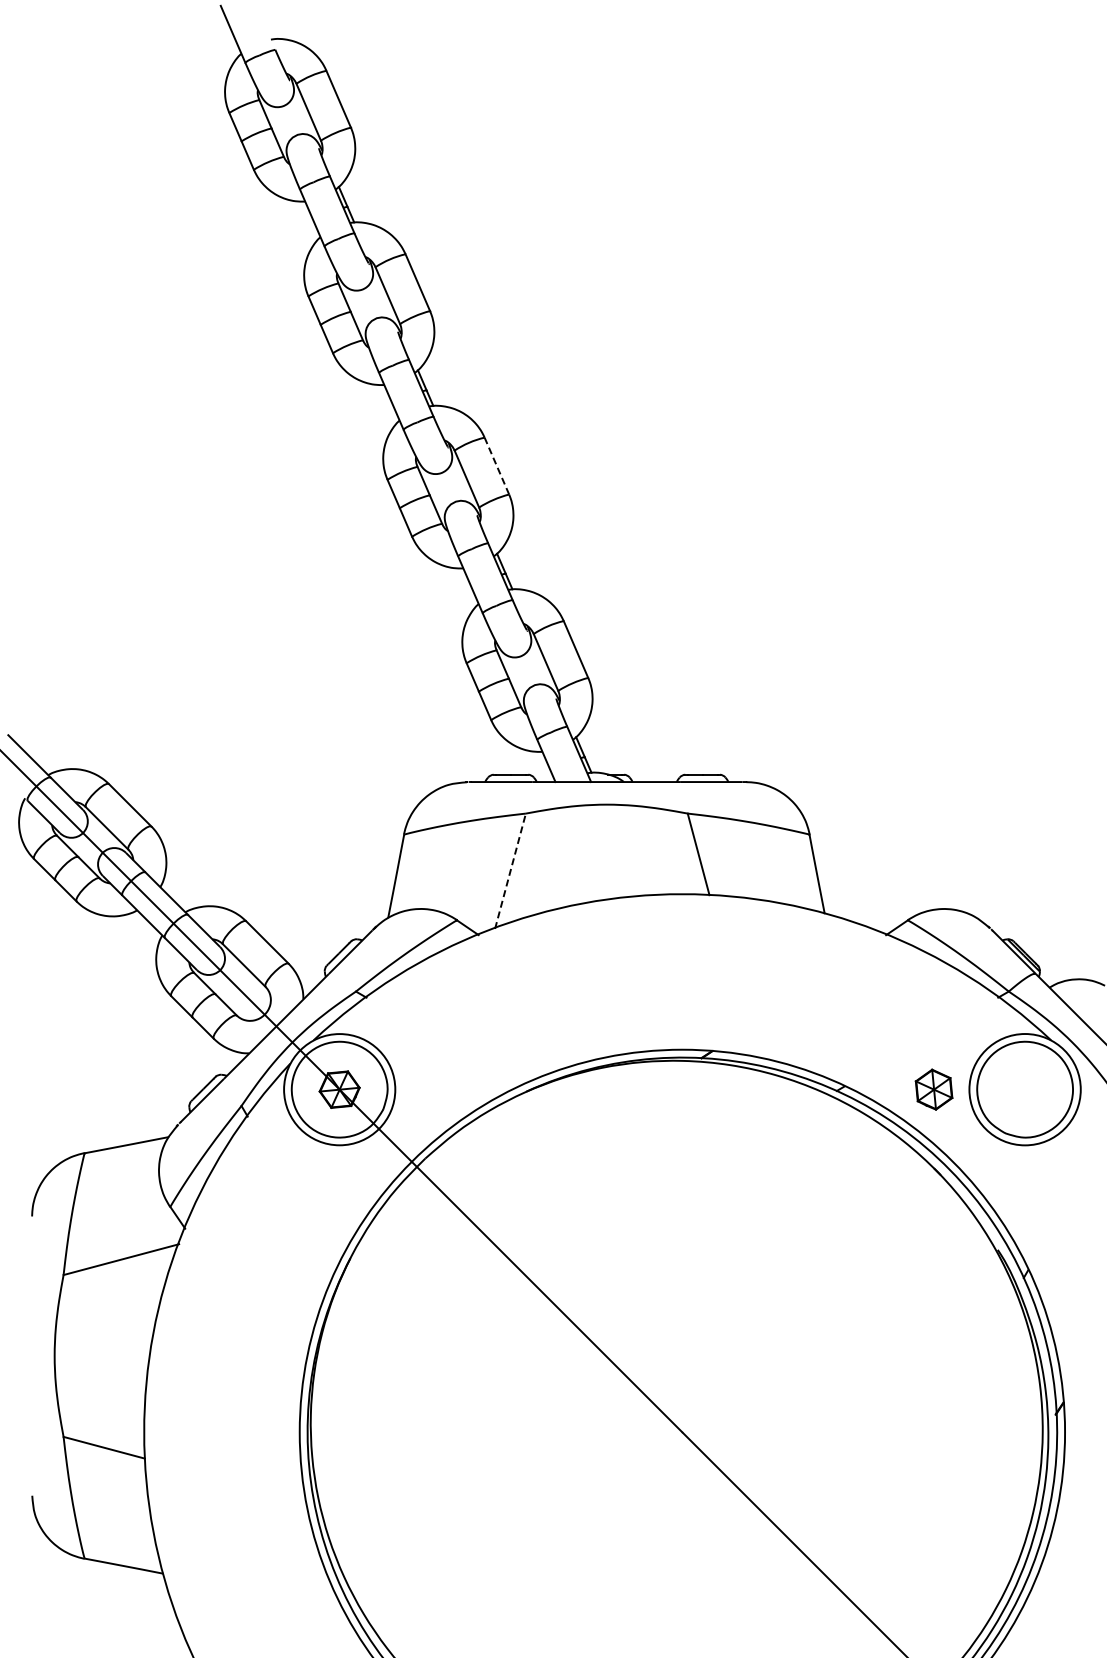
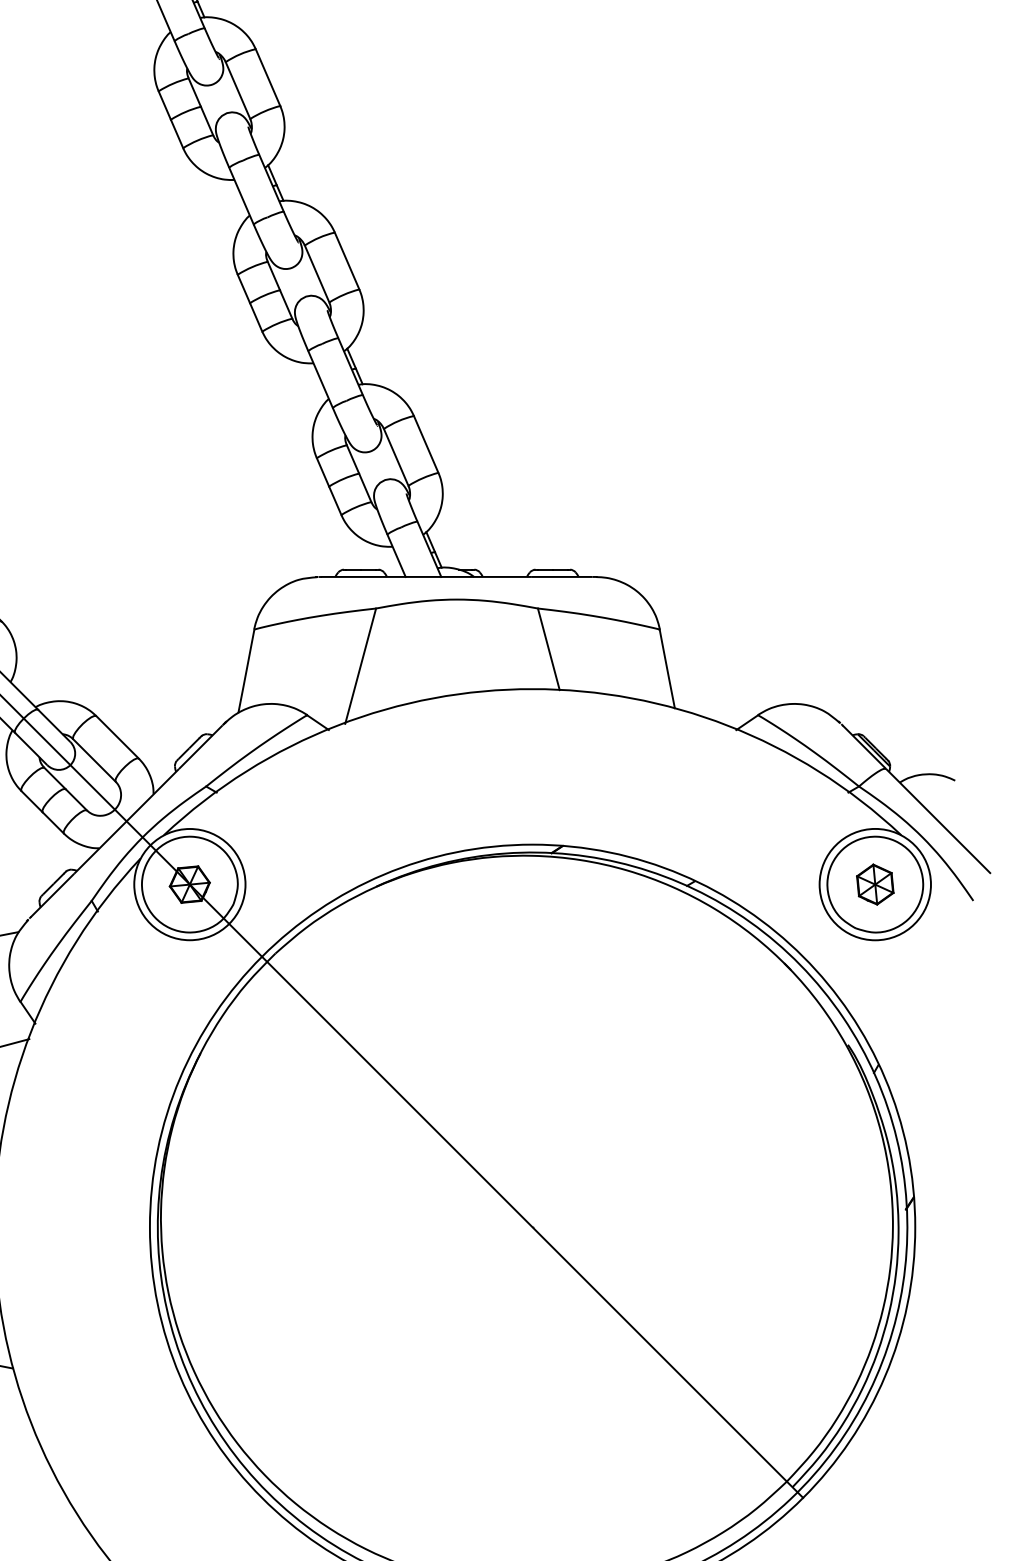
line: (496, 466) -> (346, 261), dashed -> solid
line: (510, 871) -> (360, 666), dashed -> solid
part: (933, 1089) -> (874, 884), moved

